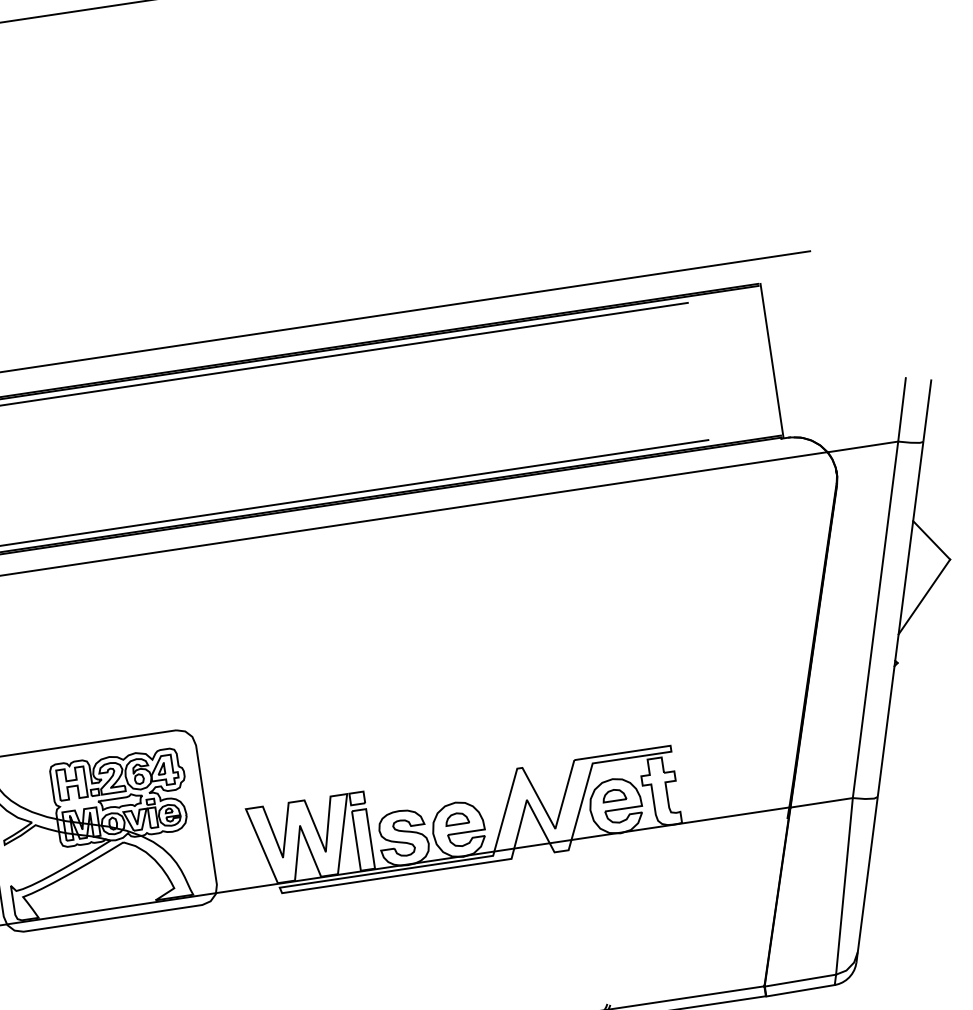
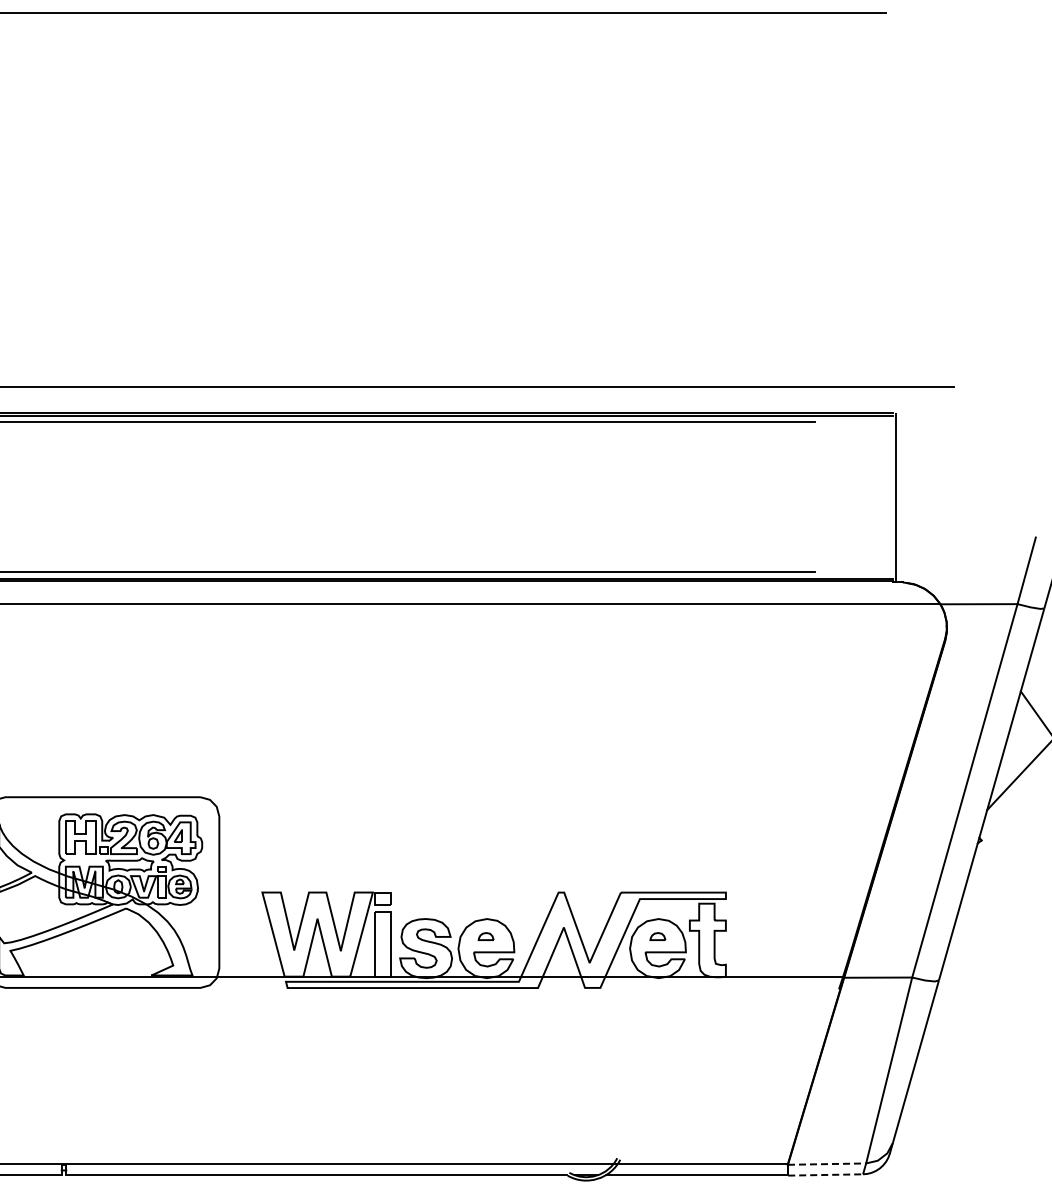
part: (613, 795) -> (657, 936), size x0.6
part: (456, 818) -> (485, 936), size x0.6
line: (800, 980) -> (827, 1164), solid -> dashed
line: (800, 990) -> (825, 1174), solid -> dashed

